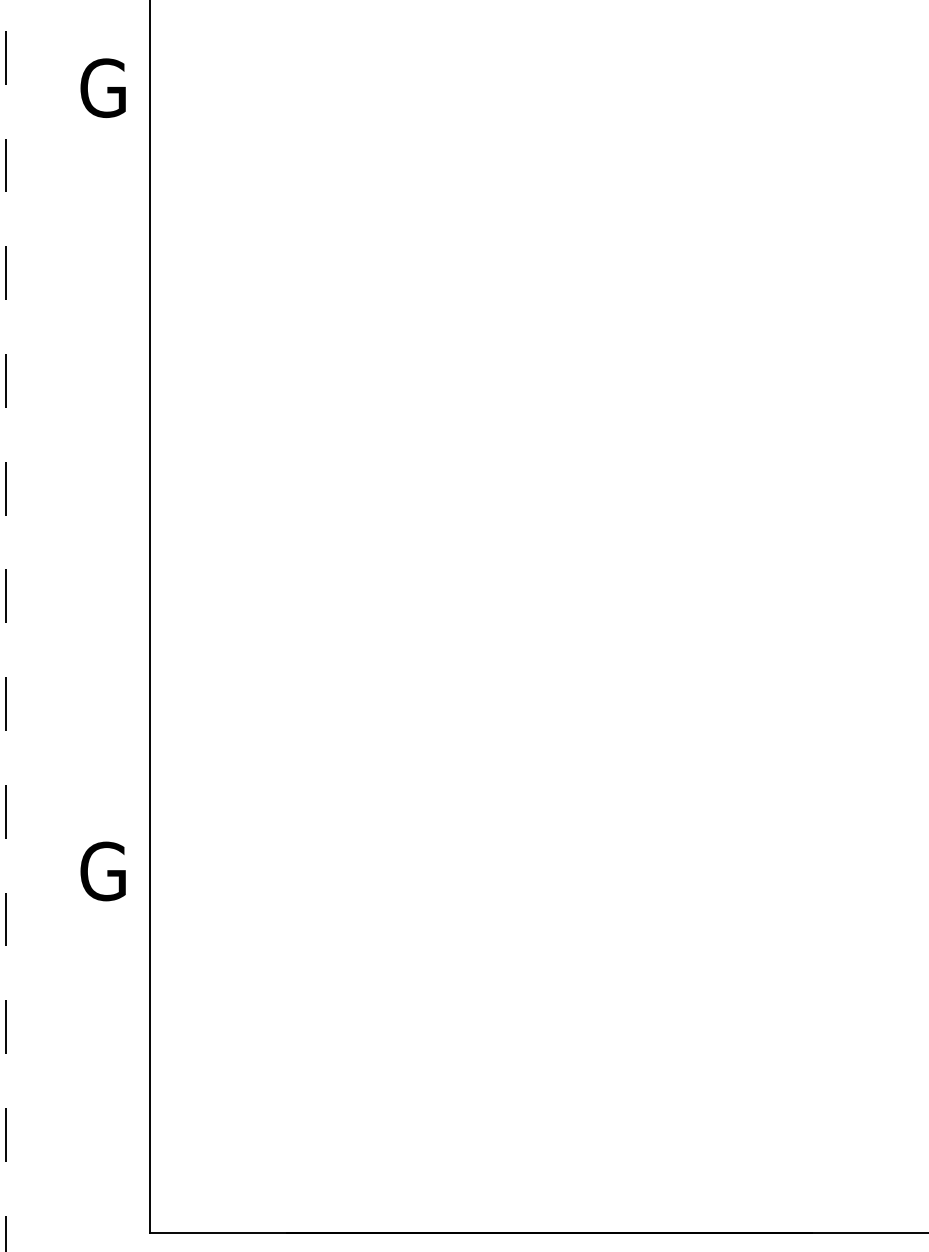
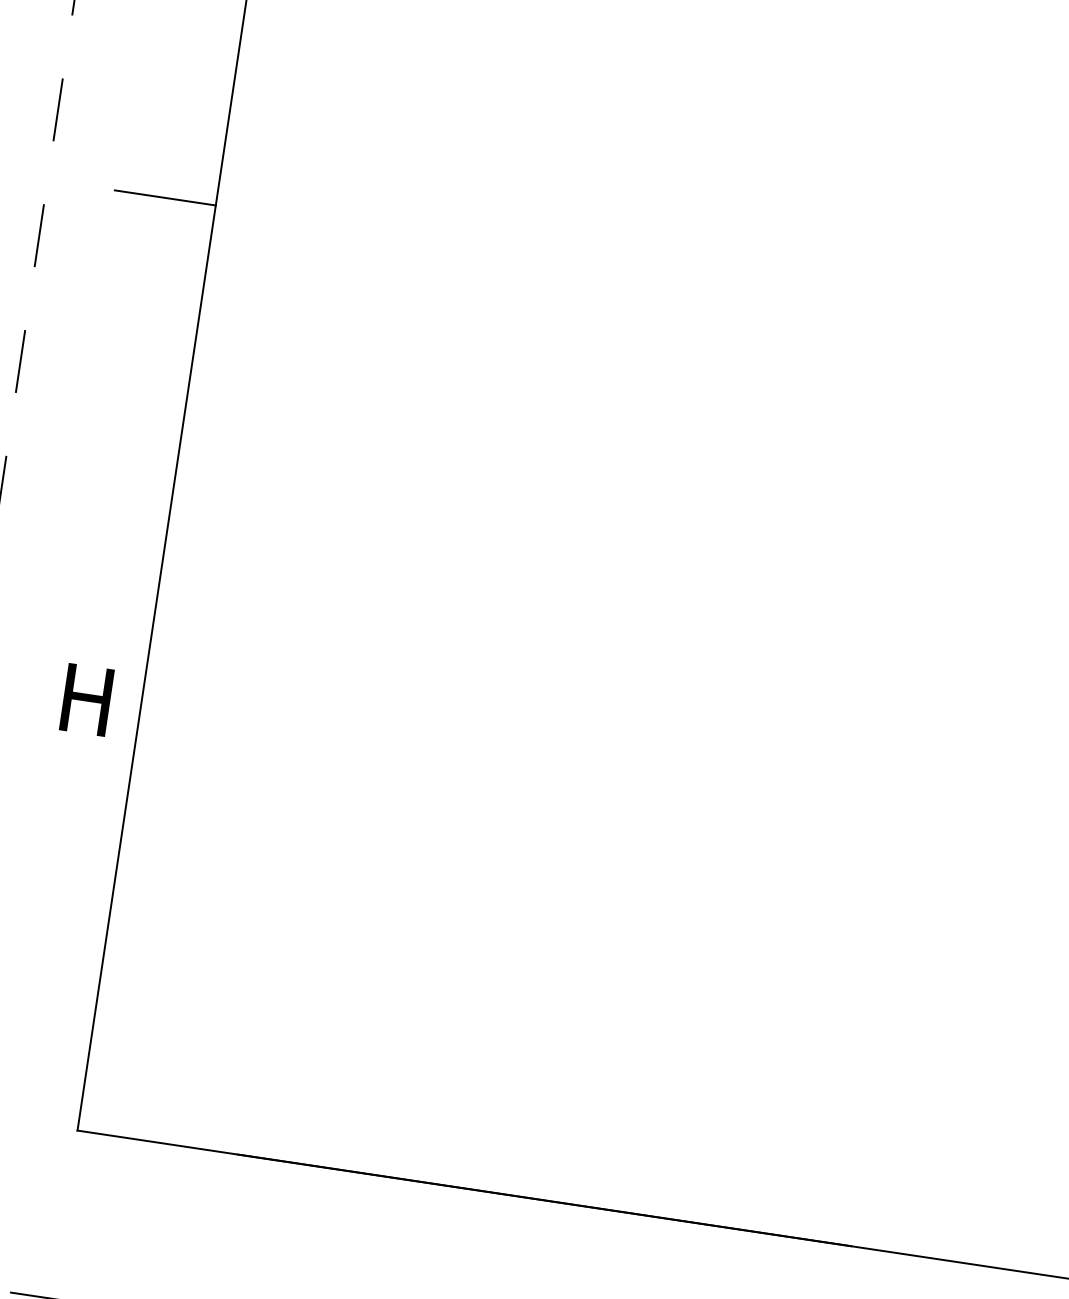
line: (106, 441) -> (164, 198), added
text: (102, 871) -> (85, 699), G -> H

